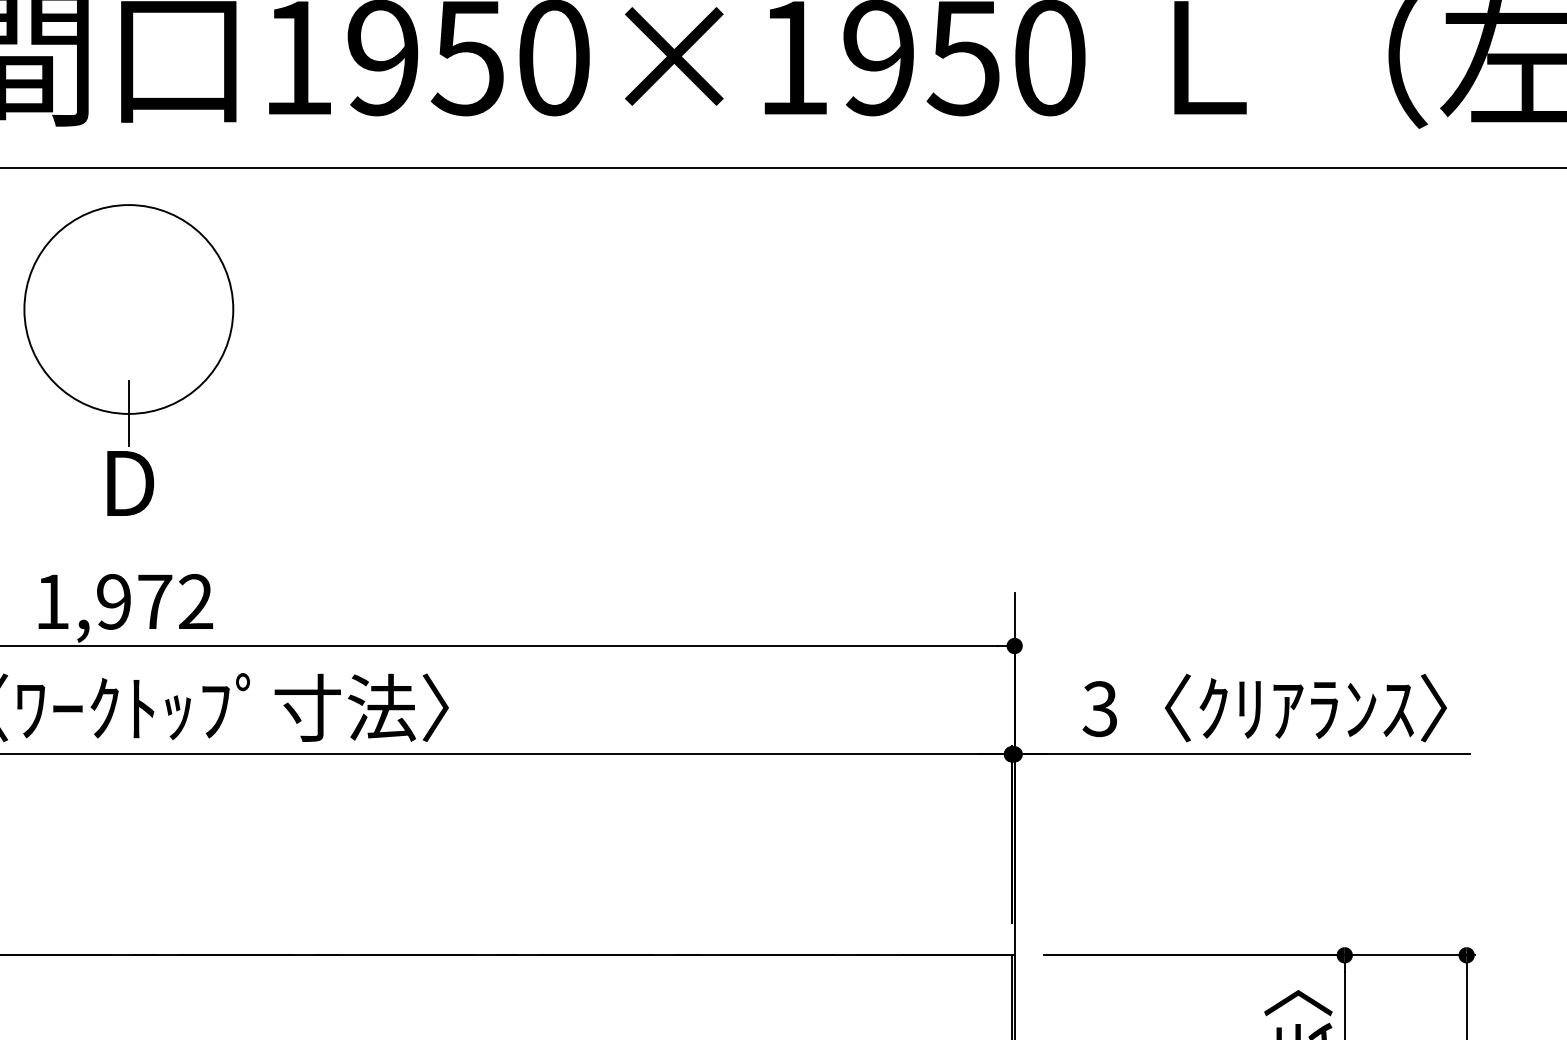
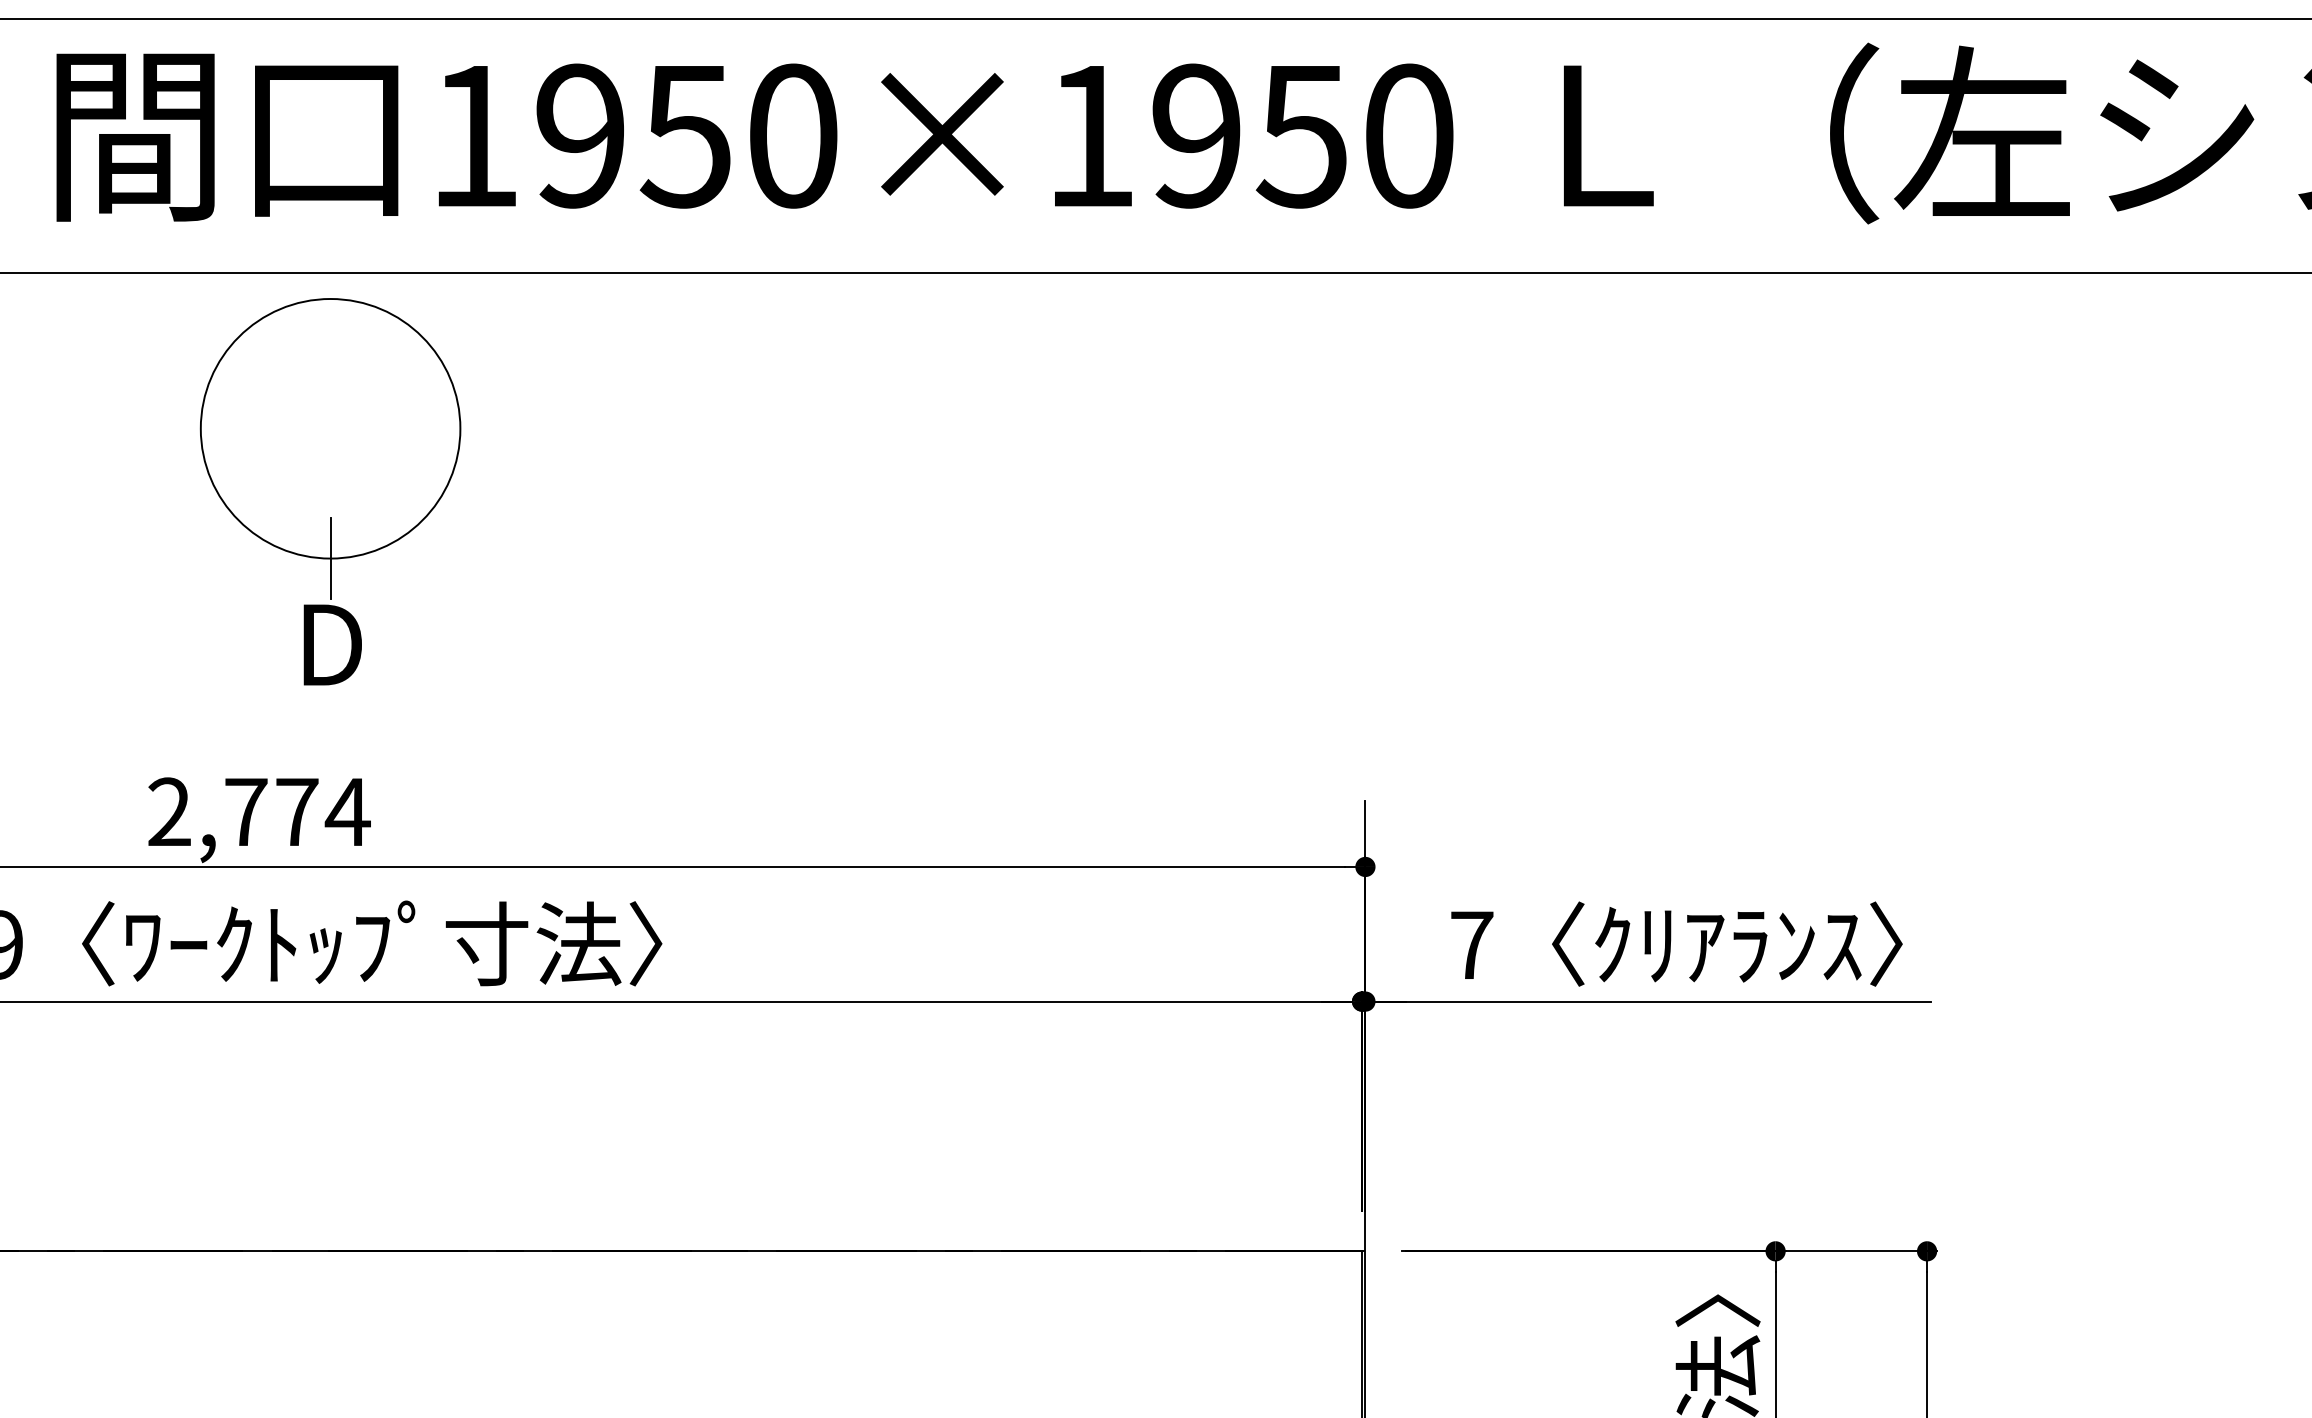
part: (128, 359) -> (330, 491), moved
text: (124, 601) -> (259, 811), 1,972 -> 2,774
text: (1100, 709) -> (1471, 945), 3 -> 7

